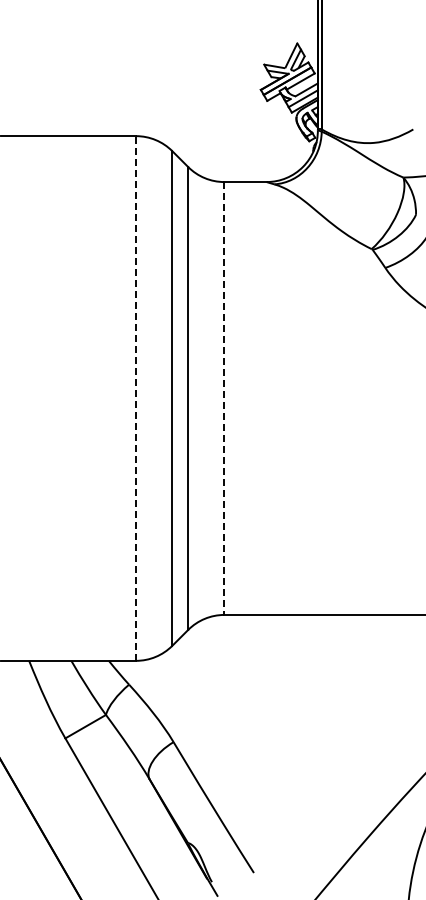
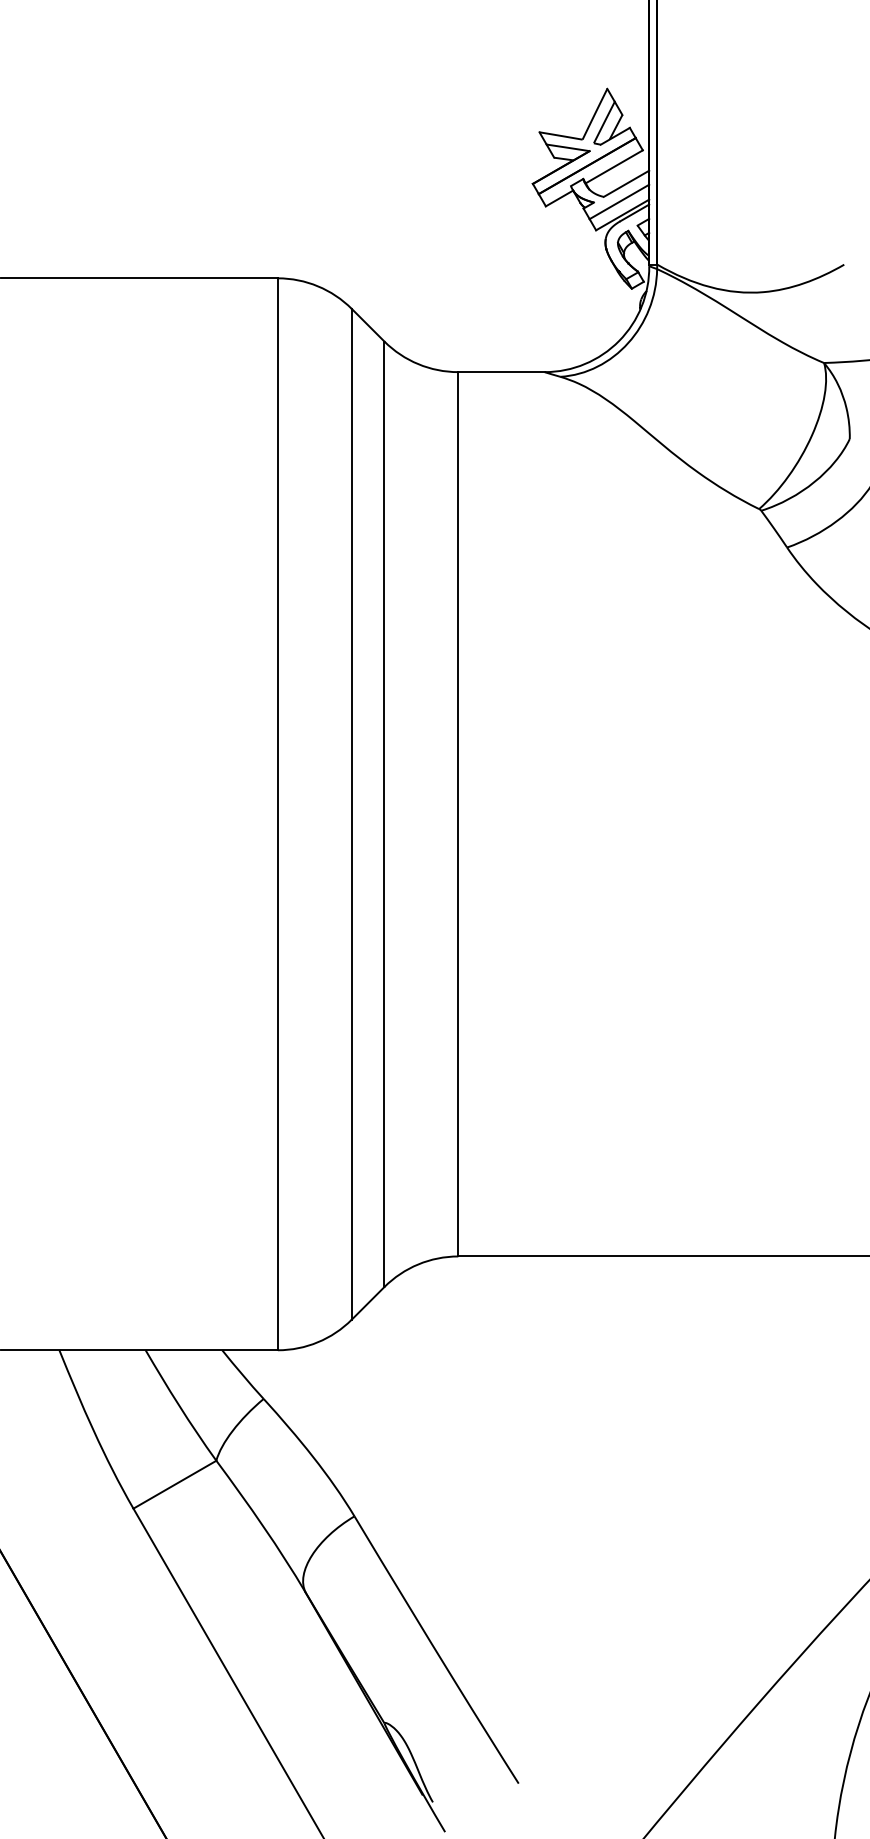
line: (136, 398) -> (278, 814), dashed -> solid
line: (224, 399) -> (458, 816), dashed -> solid

